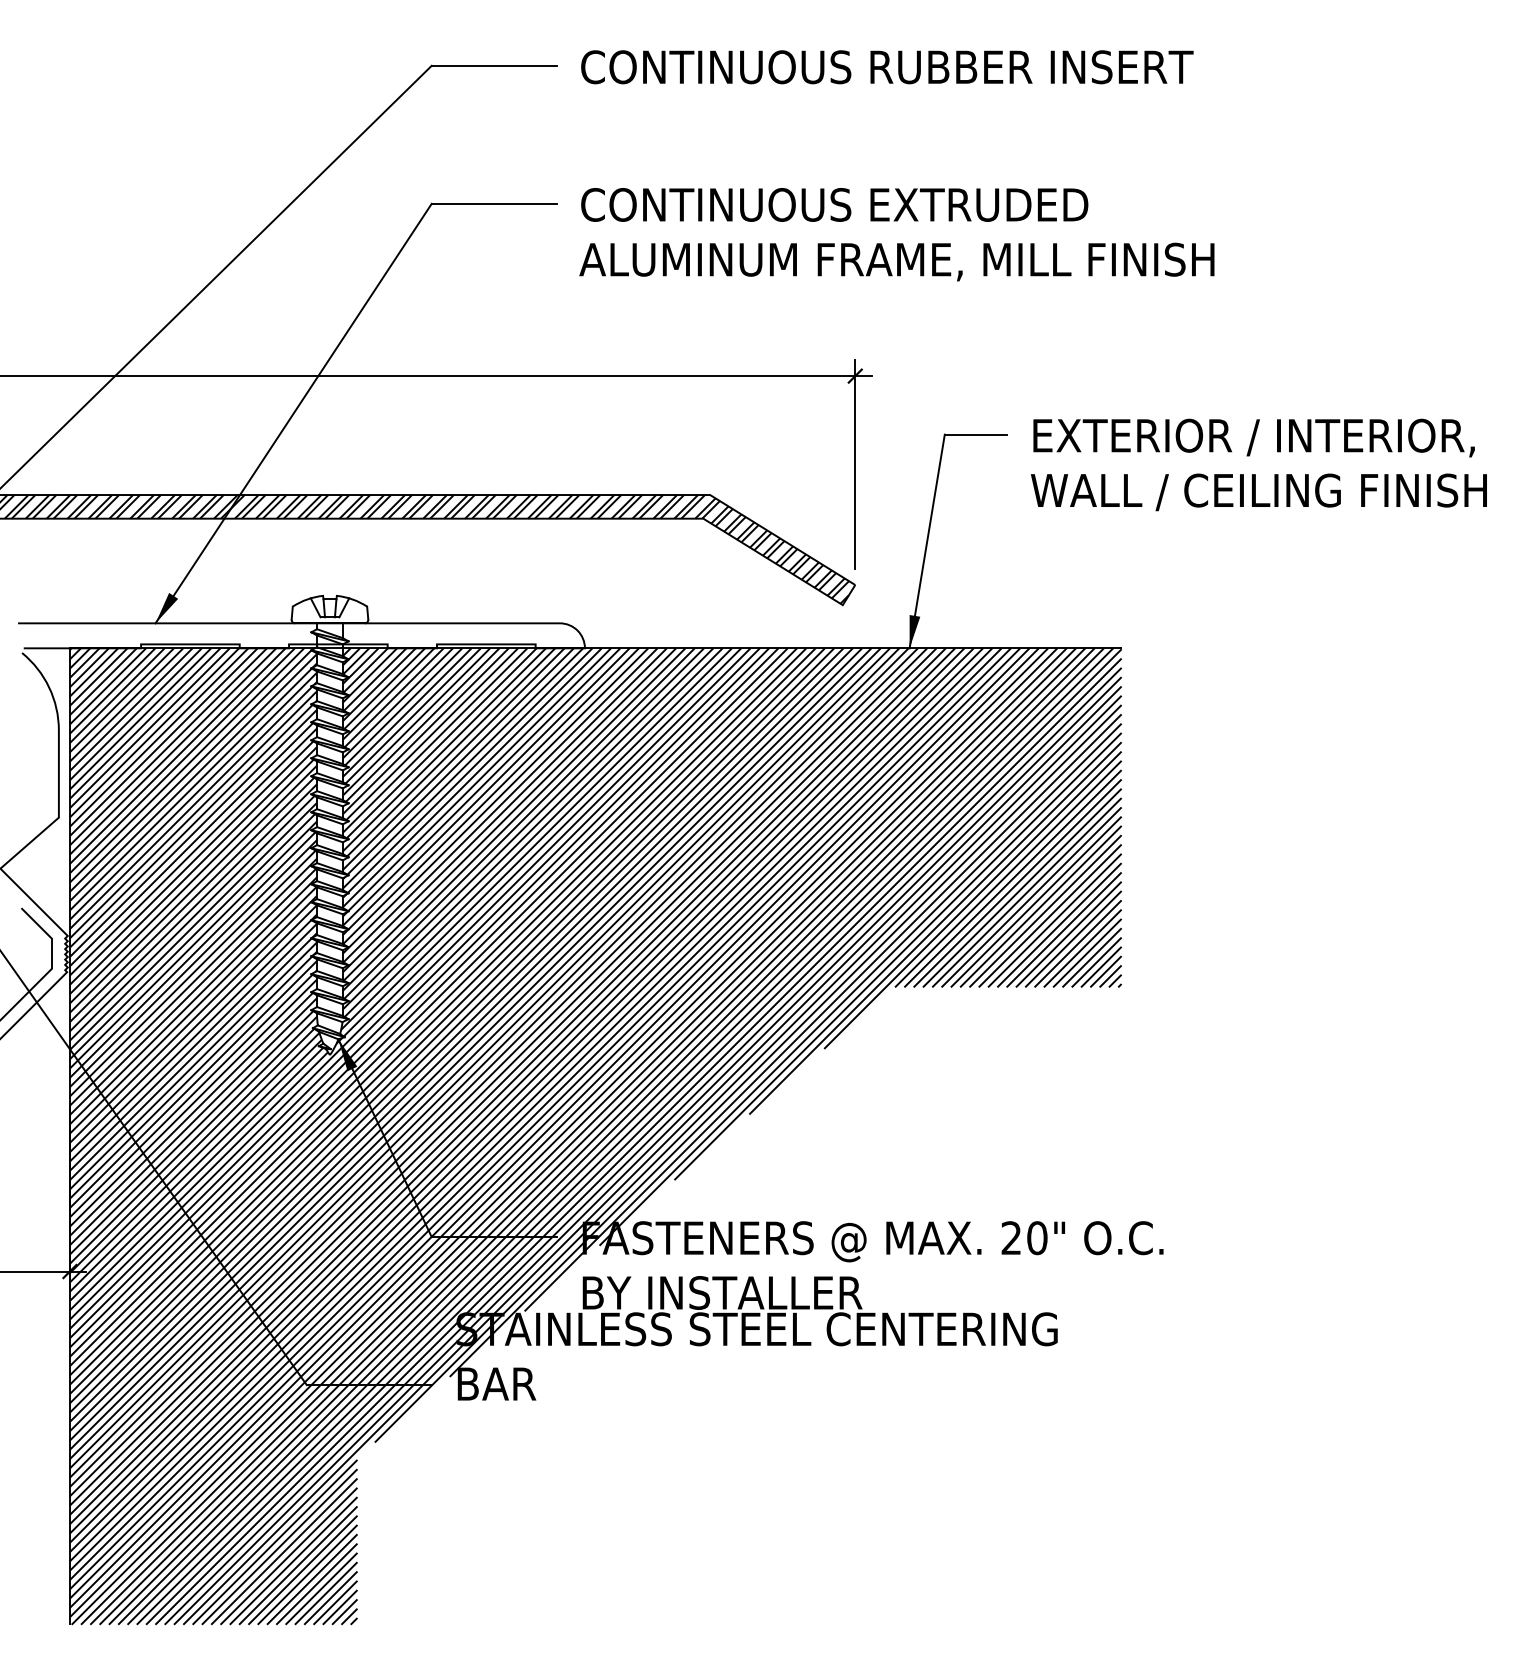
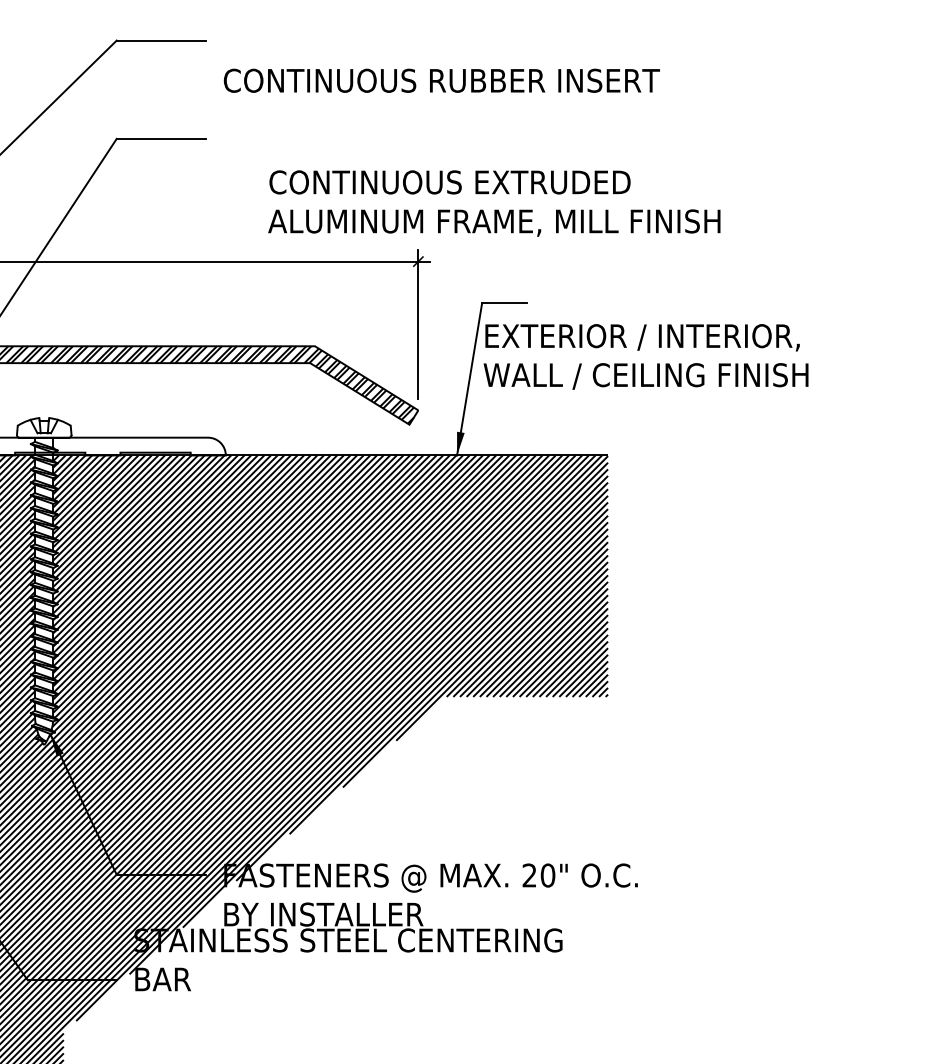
text: (887, 67) -> (442, 80), moved
text: (896, 234) -> (494, 203), moved
text: (1258, 464) -> (645, 356), moved

